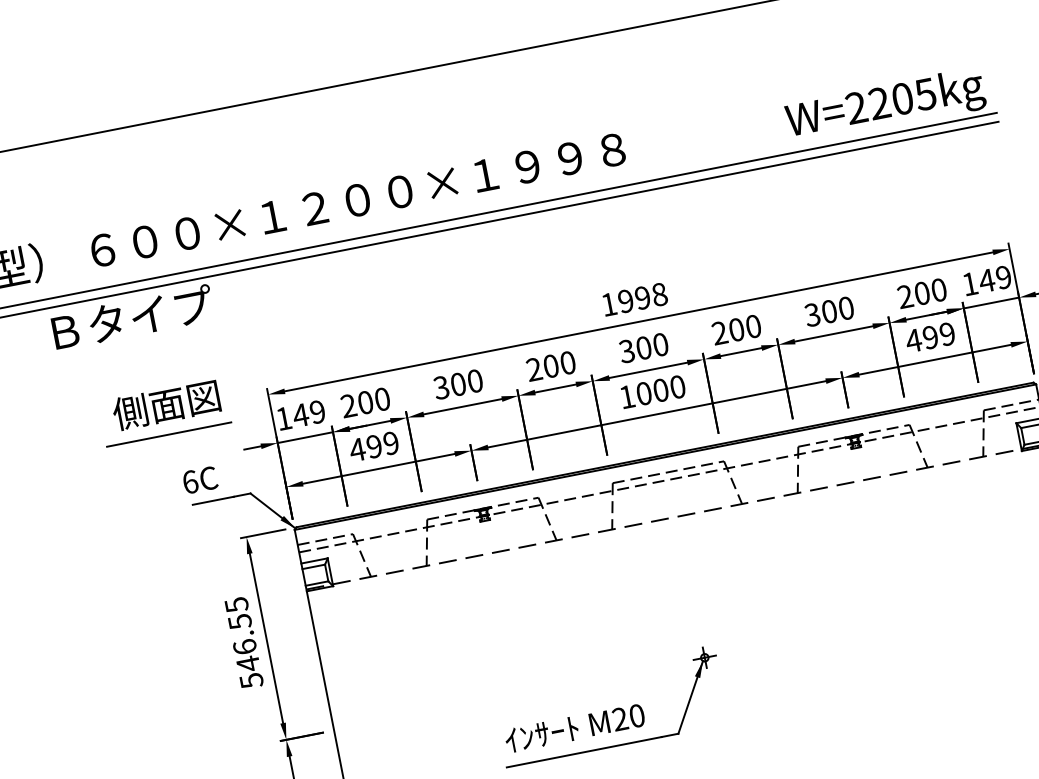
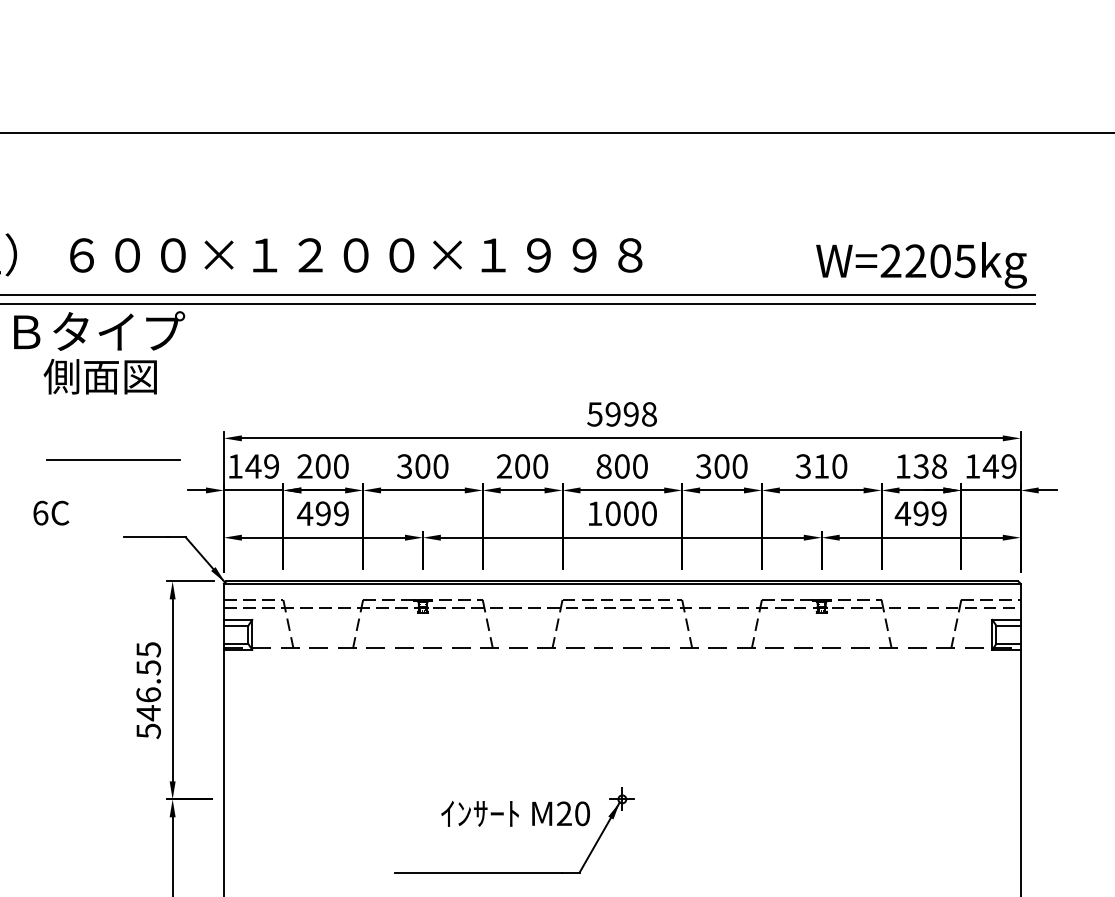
text: (922, 293) -> (921, 466), 200 -> 138
text: (608, 304) -> (594, 414), 1998 -> 5998
text: (829, 311) -> (821, 466), 300 -> 310
text: (719, 333) -> (703, 466), 200 -> 300
text: (626, 351) -> (603, 466), 300 -> 800
text: (165, 405) -> (99, 376), moved
text: (200, 479) -> (51, 512), moved
text: (574, 727) -> (515, 813), moved

